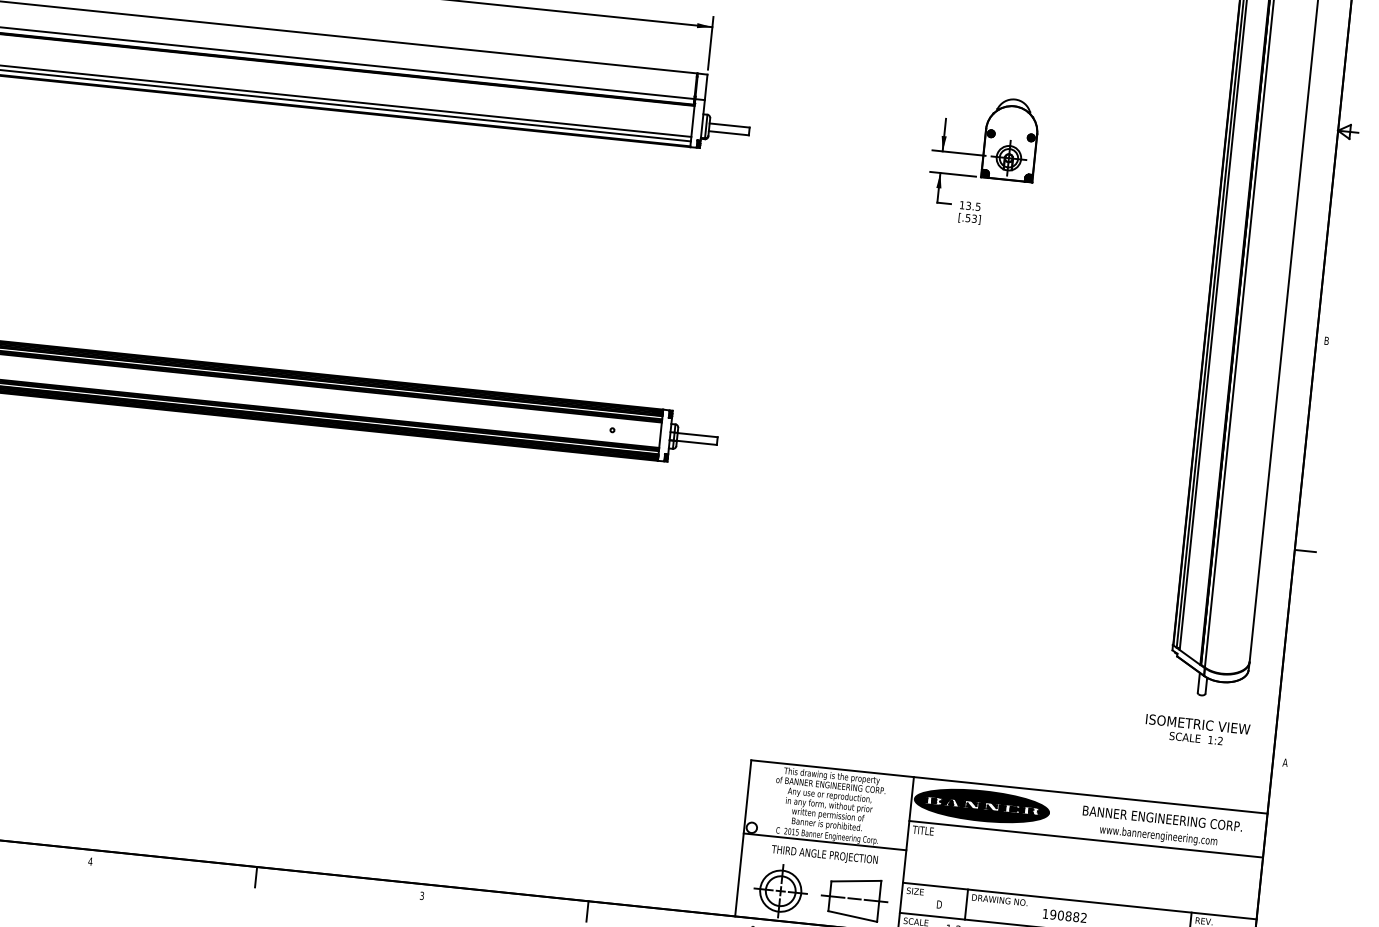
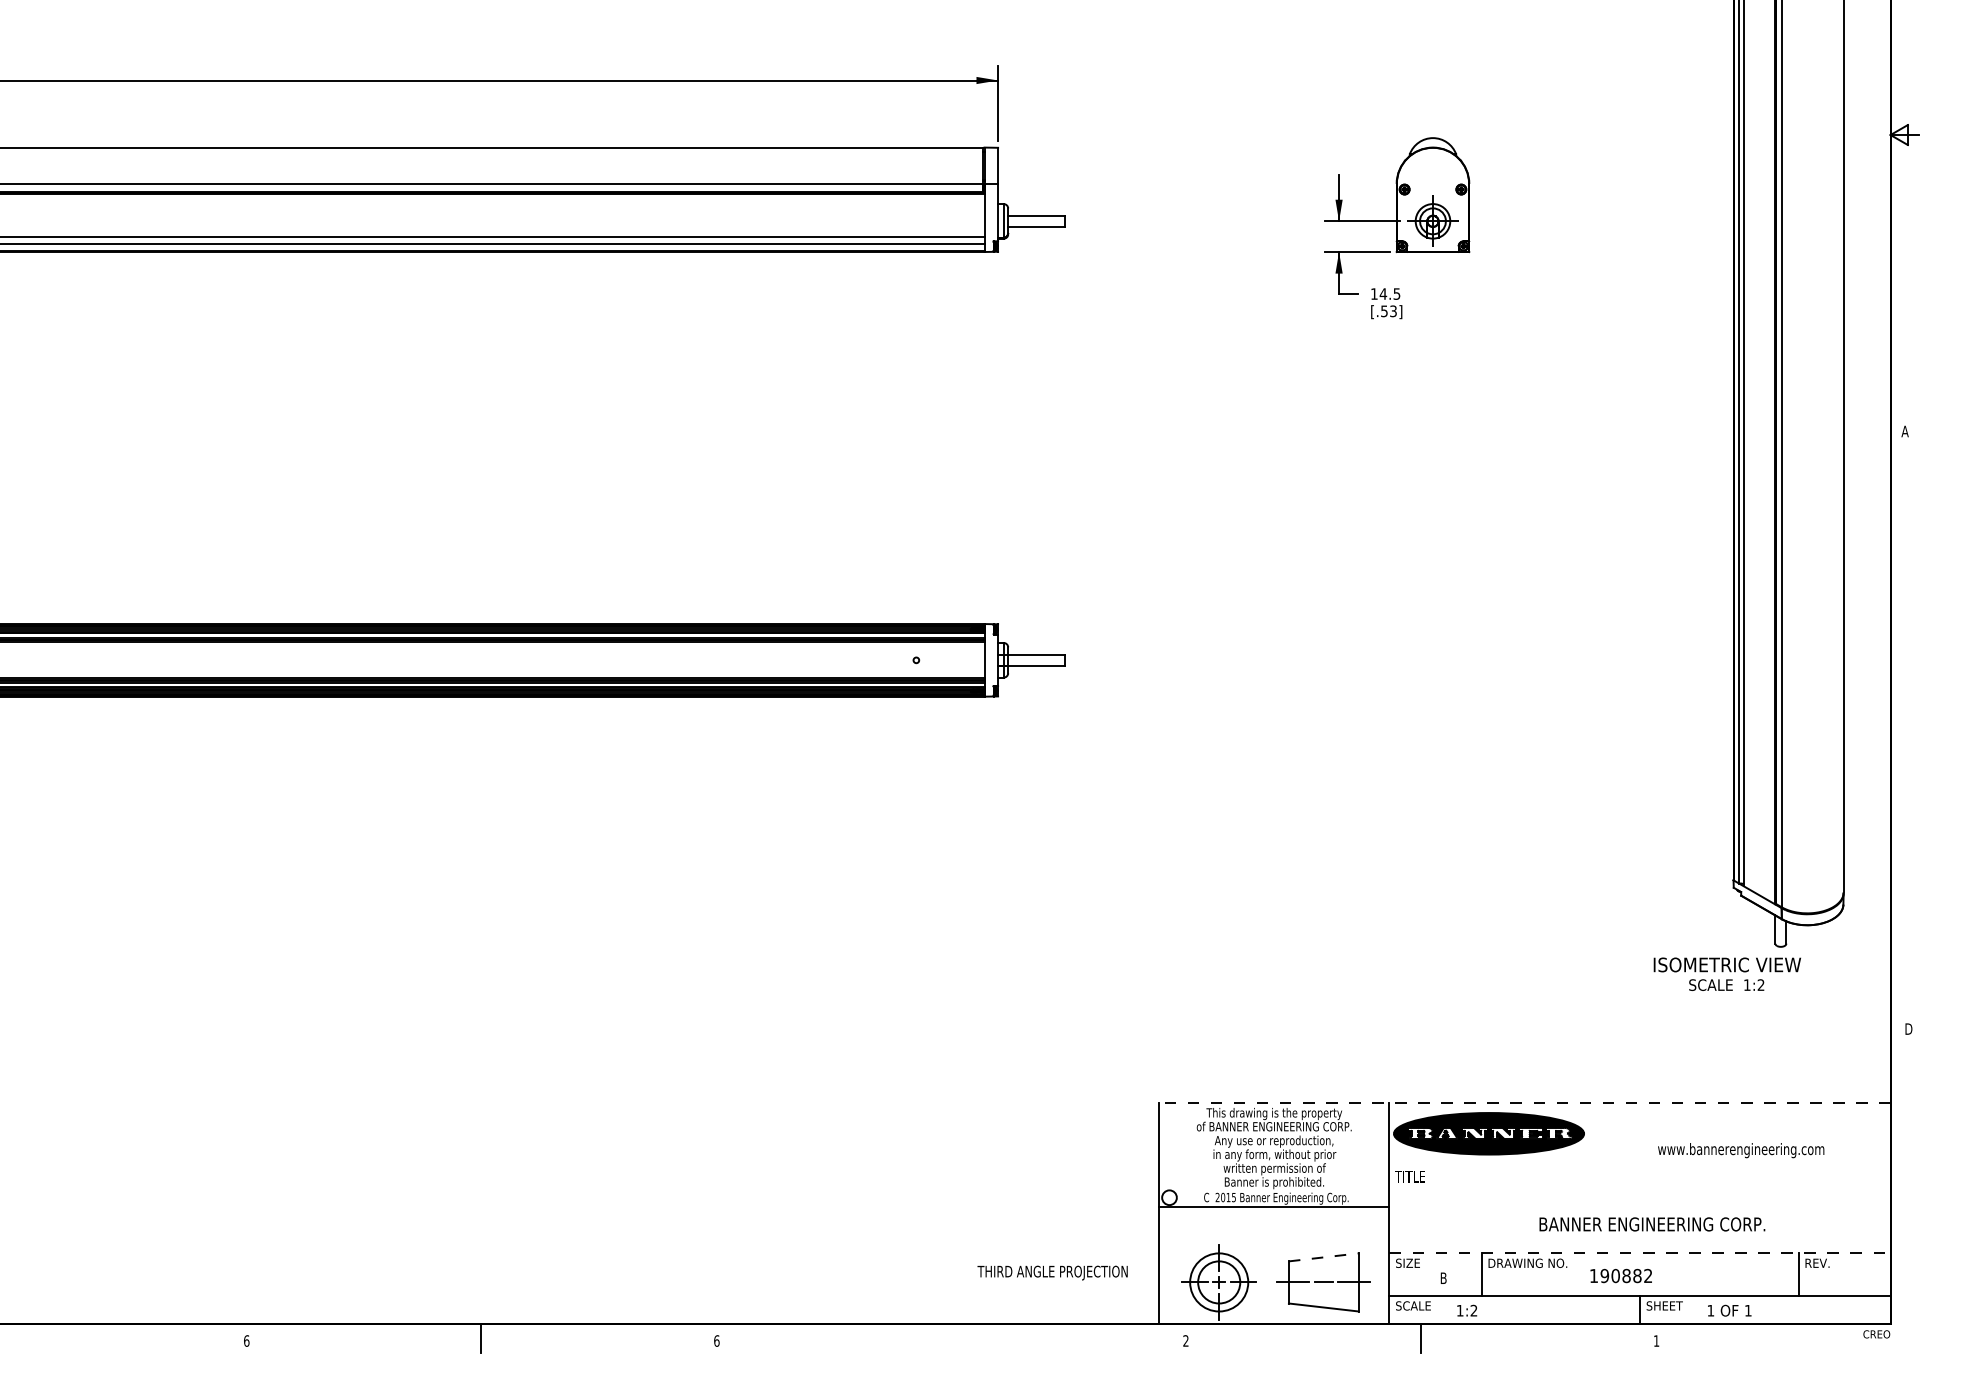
text: (968, 205) -> (1383, 293), 13.5 -> 14.5
text: (1326, 340) -> (1904, 431), B -> A
line: (1305, 551) -> (1905, 729), removed
text: (1196, 730) -> (1726, 973), moved
text: (1285, 762) -> (1908, 1028), A -> D
line: (1009, 787) -> (1524, 1103), solid -> dashed
text: (1162, 818) -> (1652, 1224), moved
line: (1085, 839) -> (1639, 1165), removed
text: (824, 855) -> (1052, 1272), moved
text: (90, 861) -> (246, 1340), 4 -> 6
line: (856, 881) -> (1324, 1257), solid -> dashed
text: (421, 895) -> (716, 1340), 3 -> 6
line: (1080, 900) -> (1640, 1252), solid -> dashed
text: (939, 904) -> (1443, 1277), D -> B
line: (587, 911) -> (951, 1338), removed

